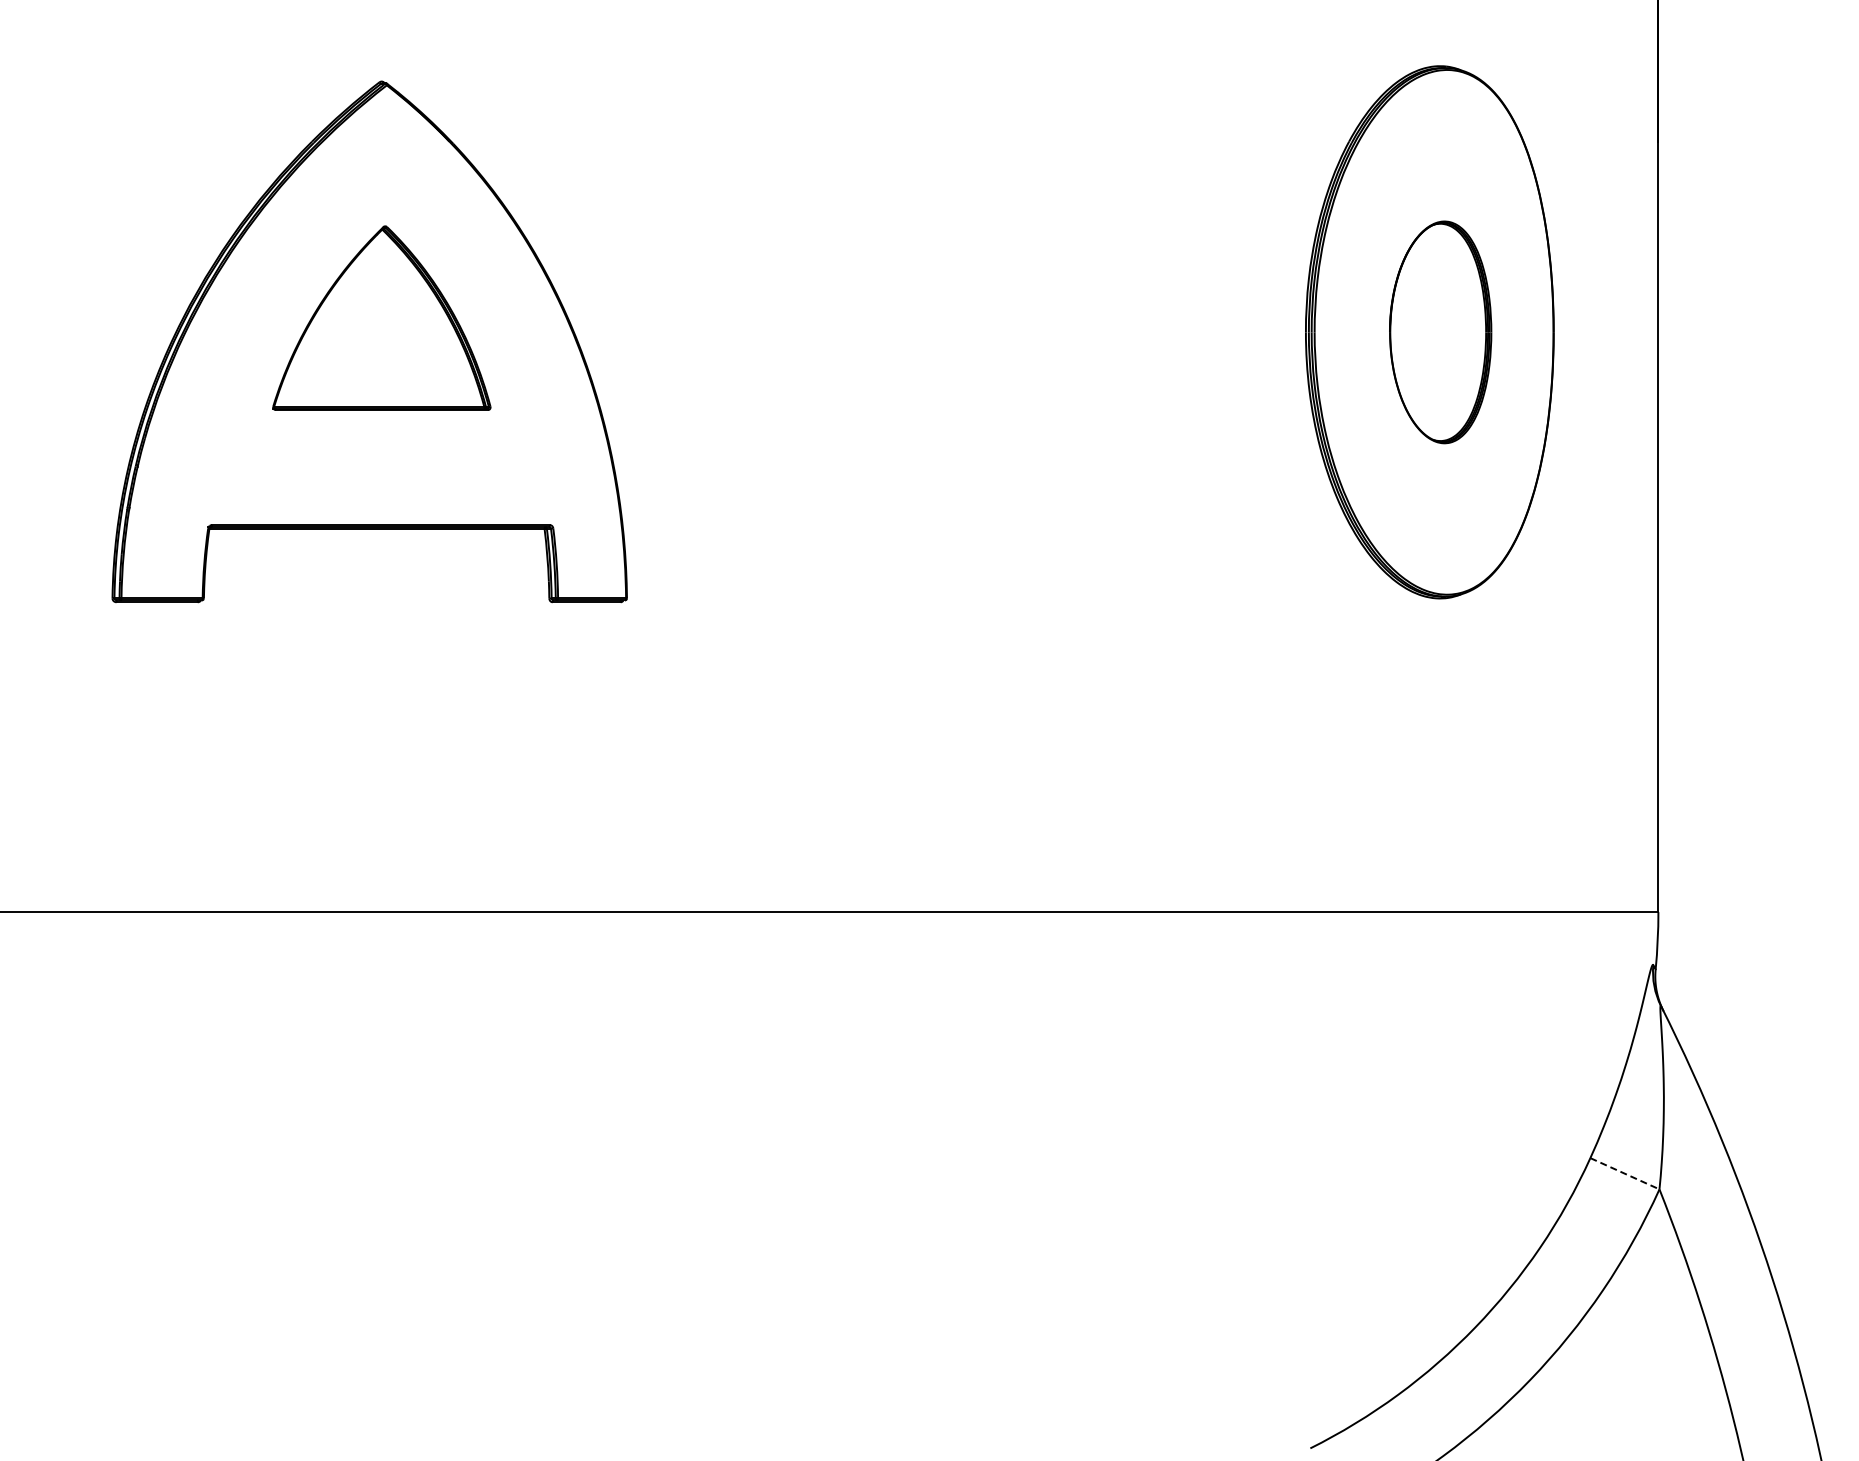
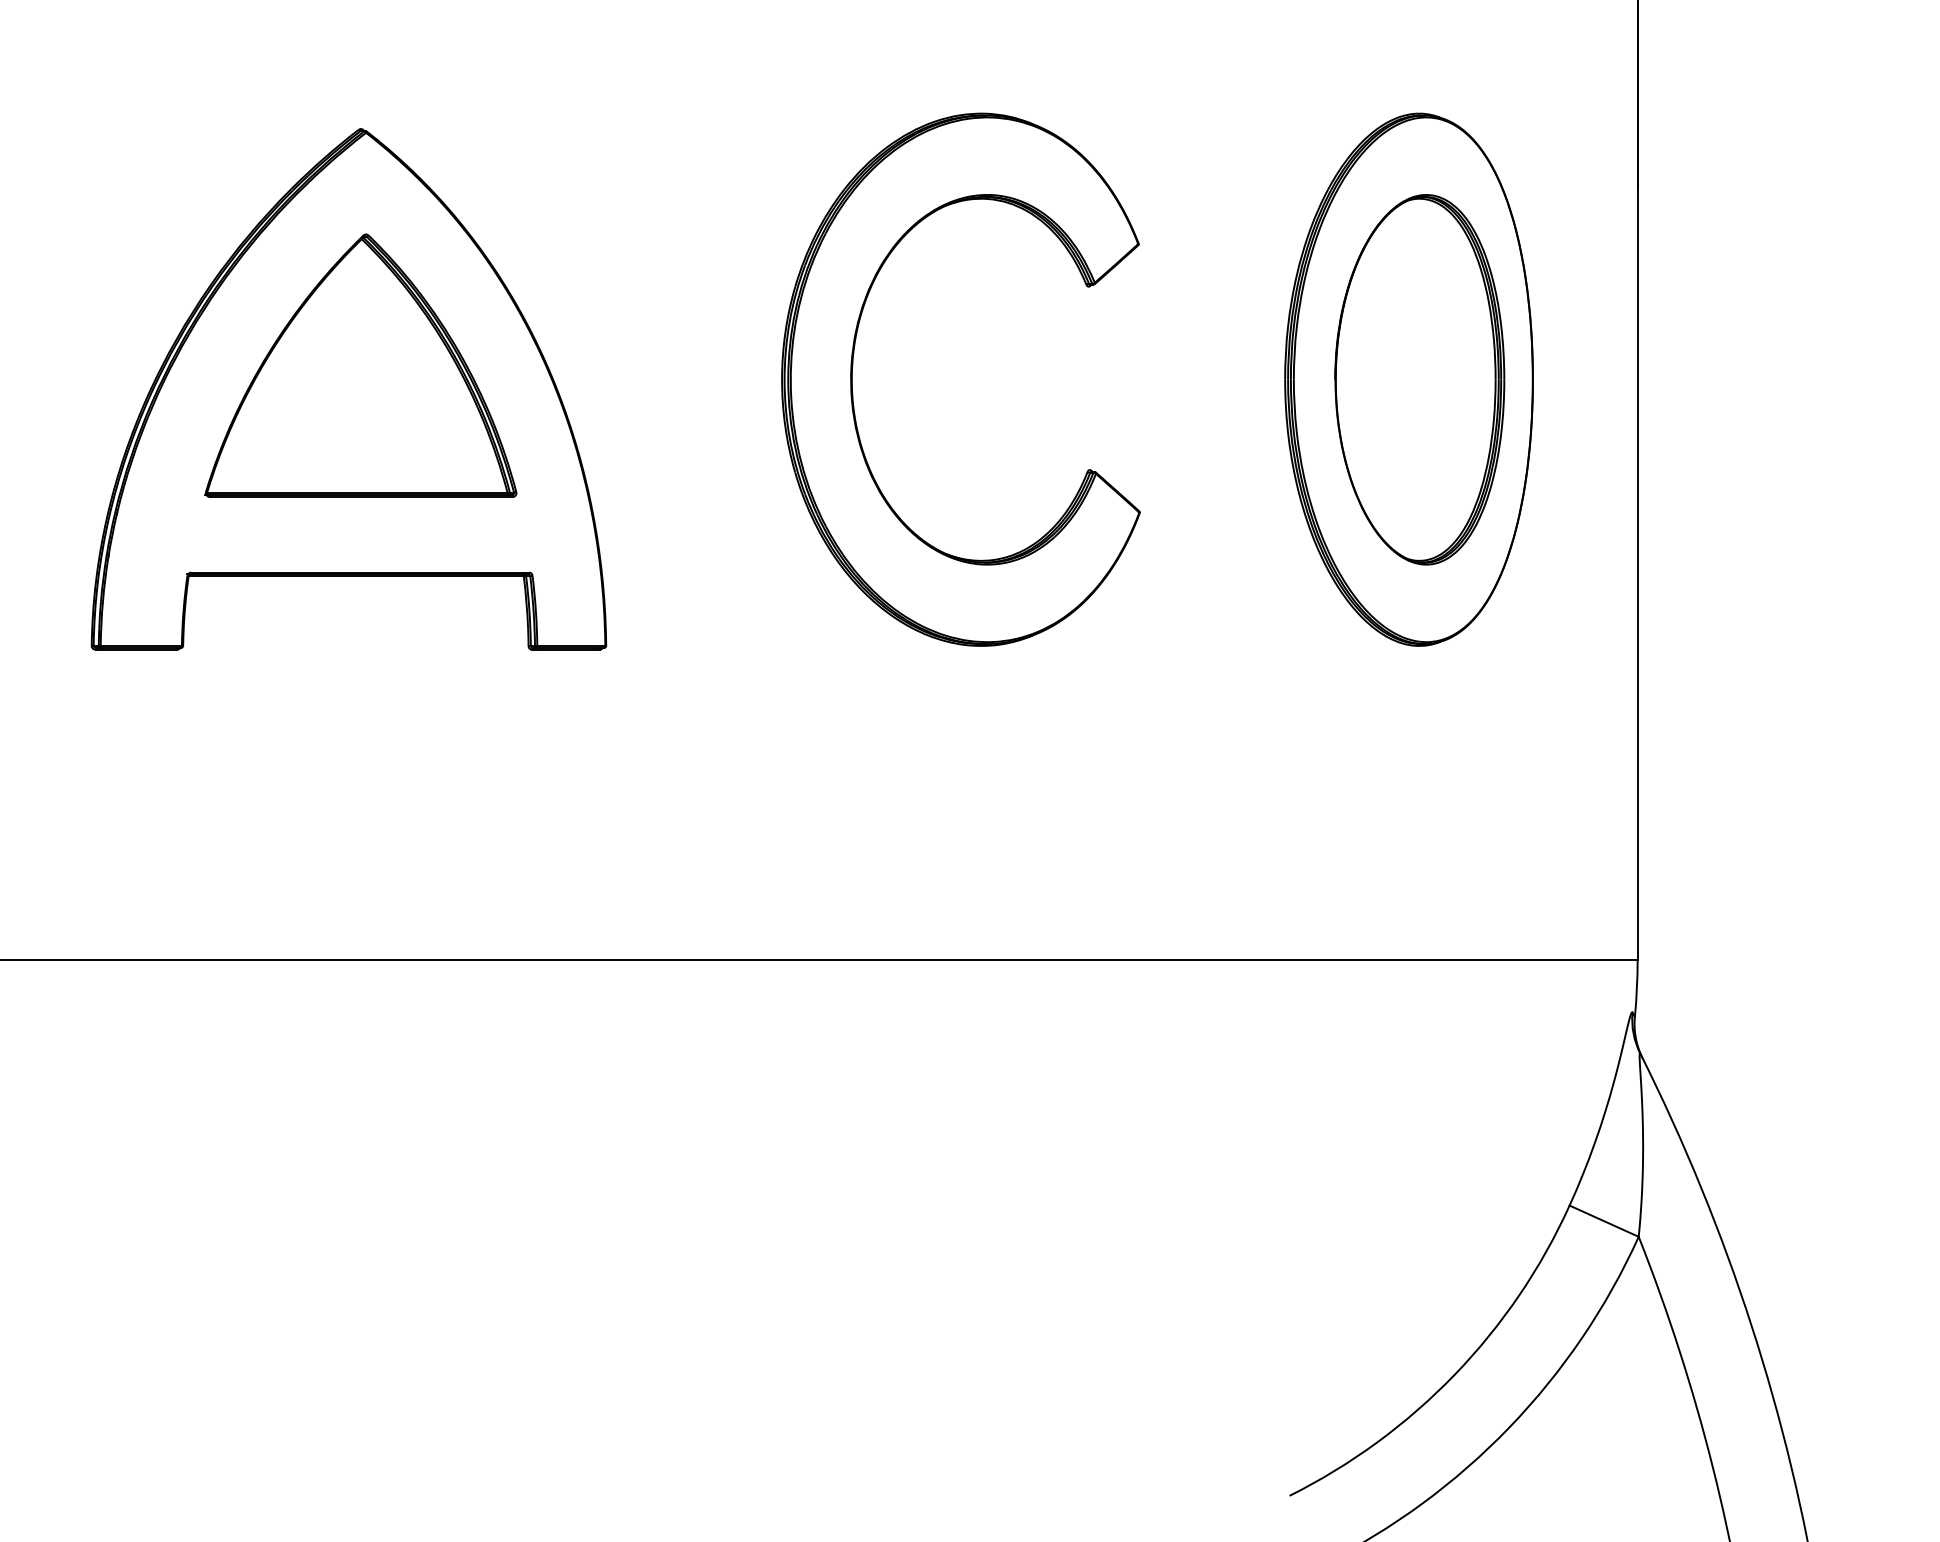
part: (381, 318) -> (360, 365), size x1.43
part: (874, 319) -> (853, 366), added
part: (1440, 332) -> (1419, 379), size x1.67
line: (1625, 1174) -> (1604, 1221), dashed -> solid

